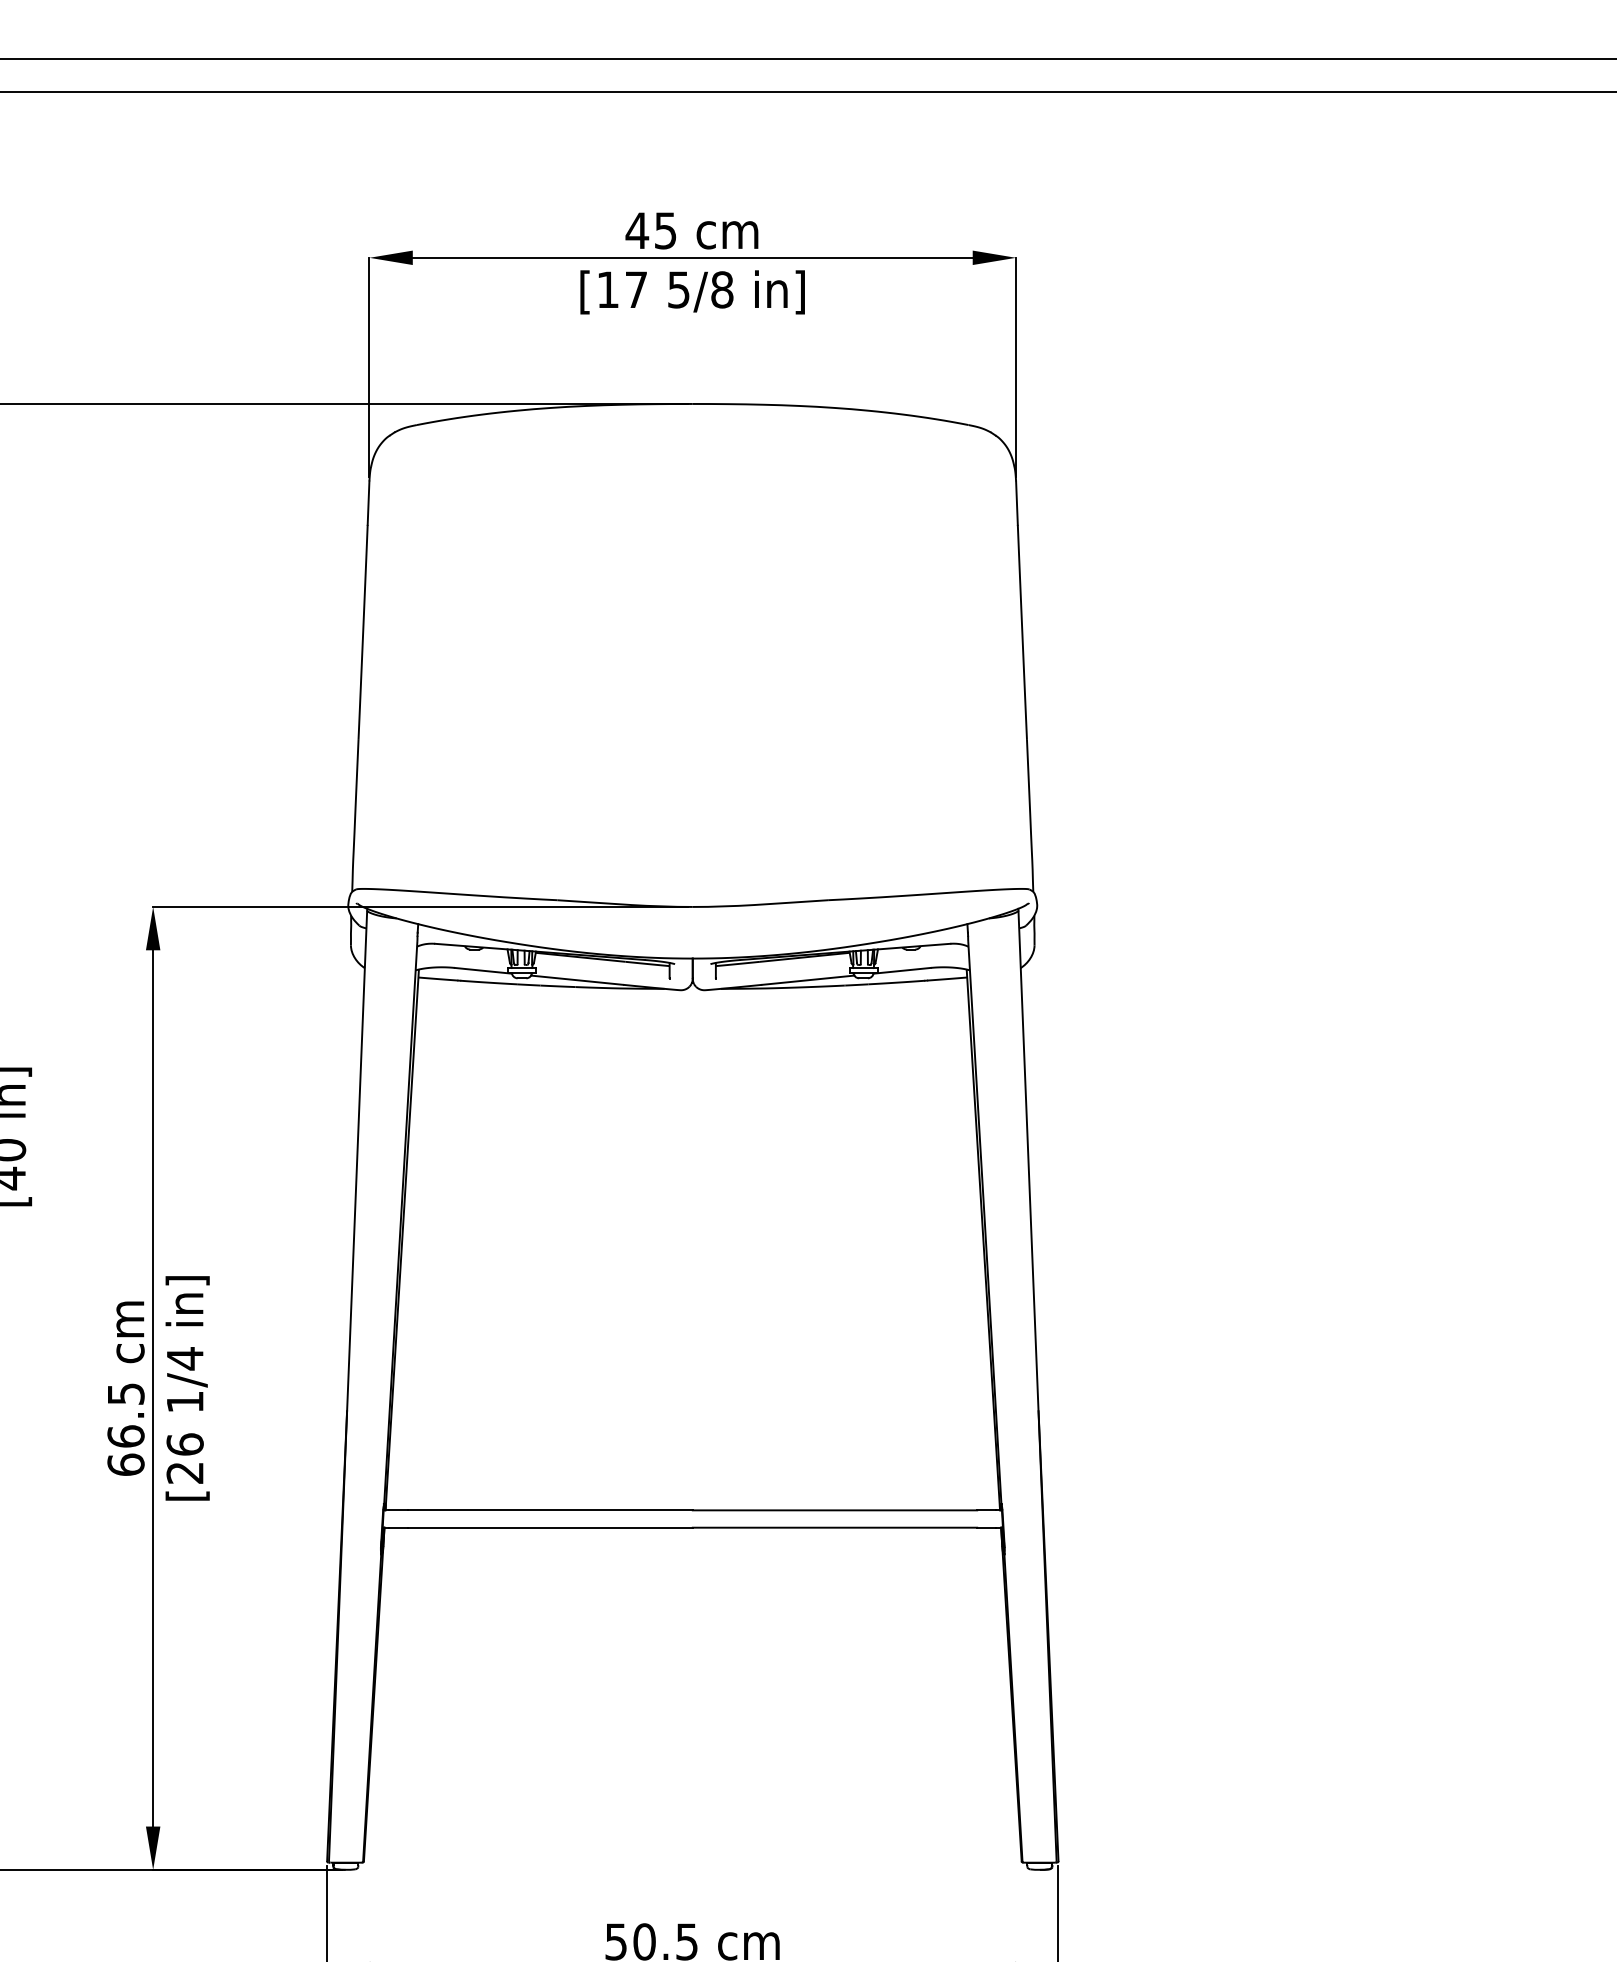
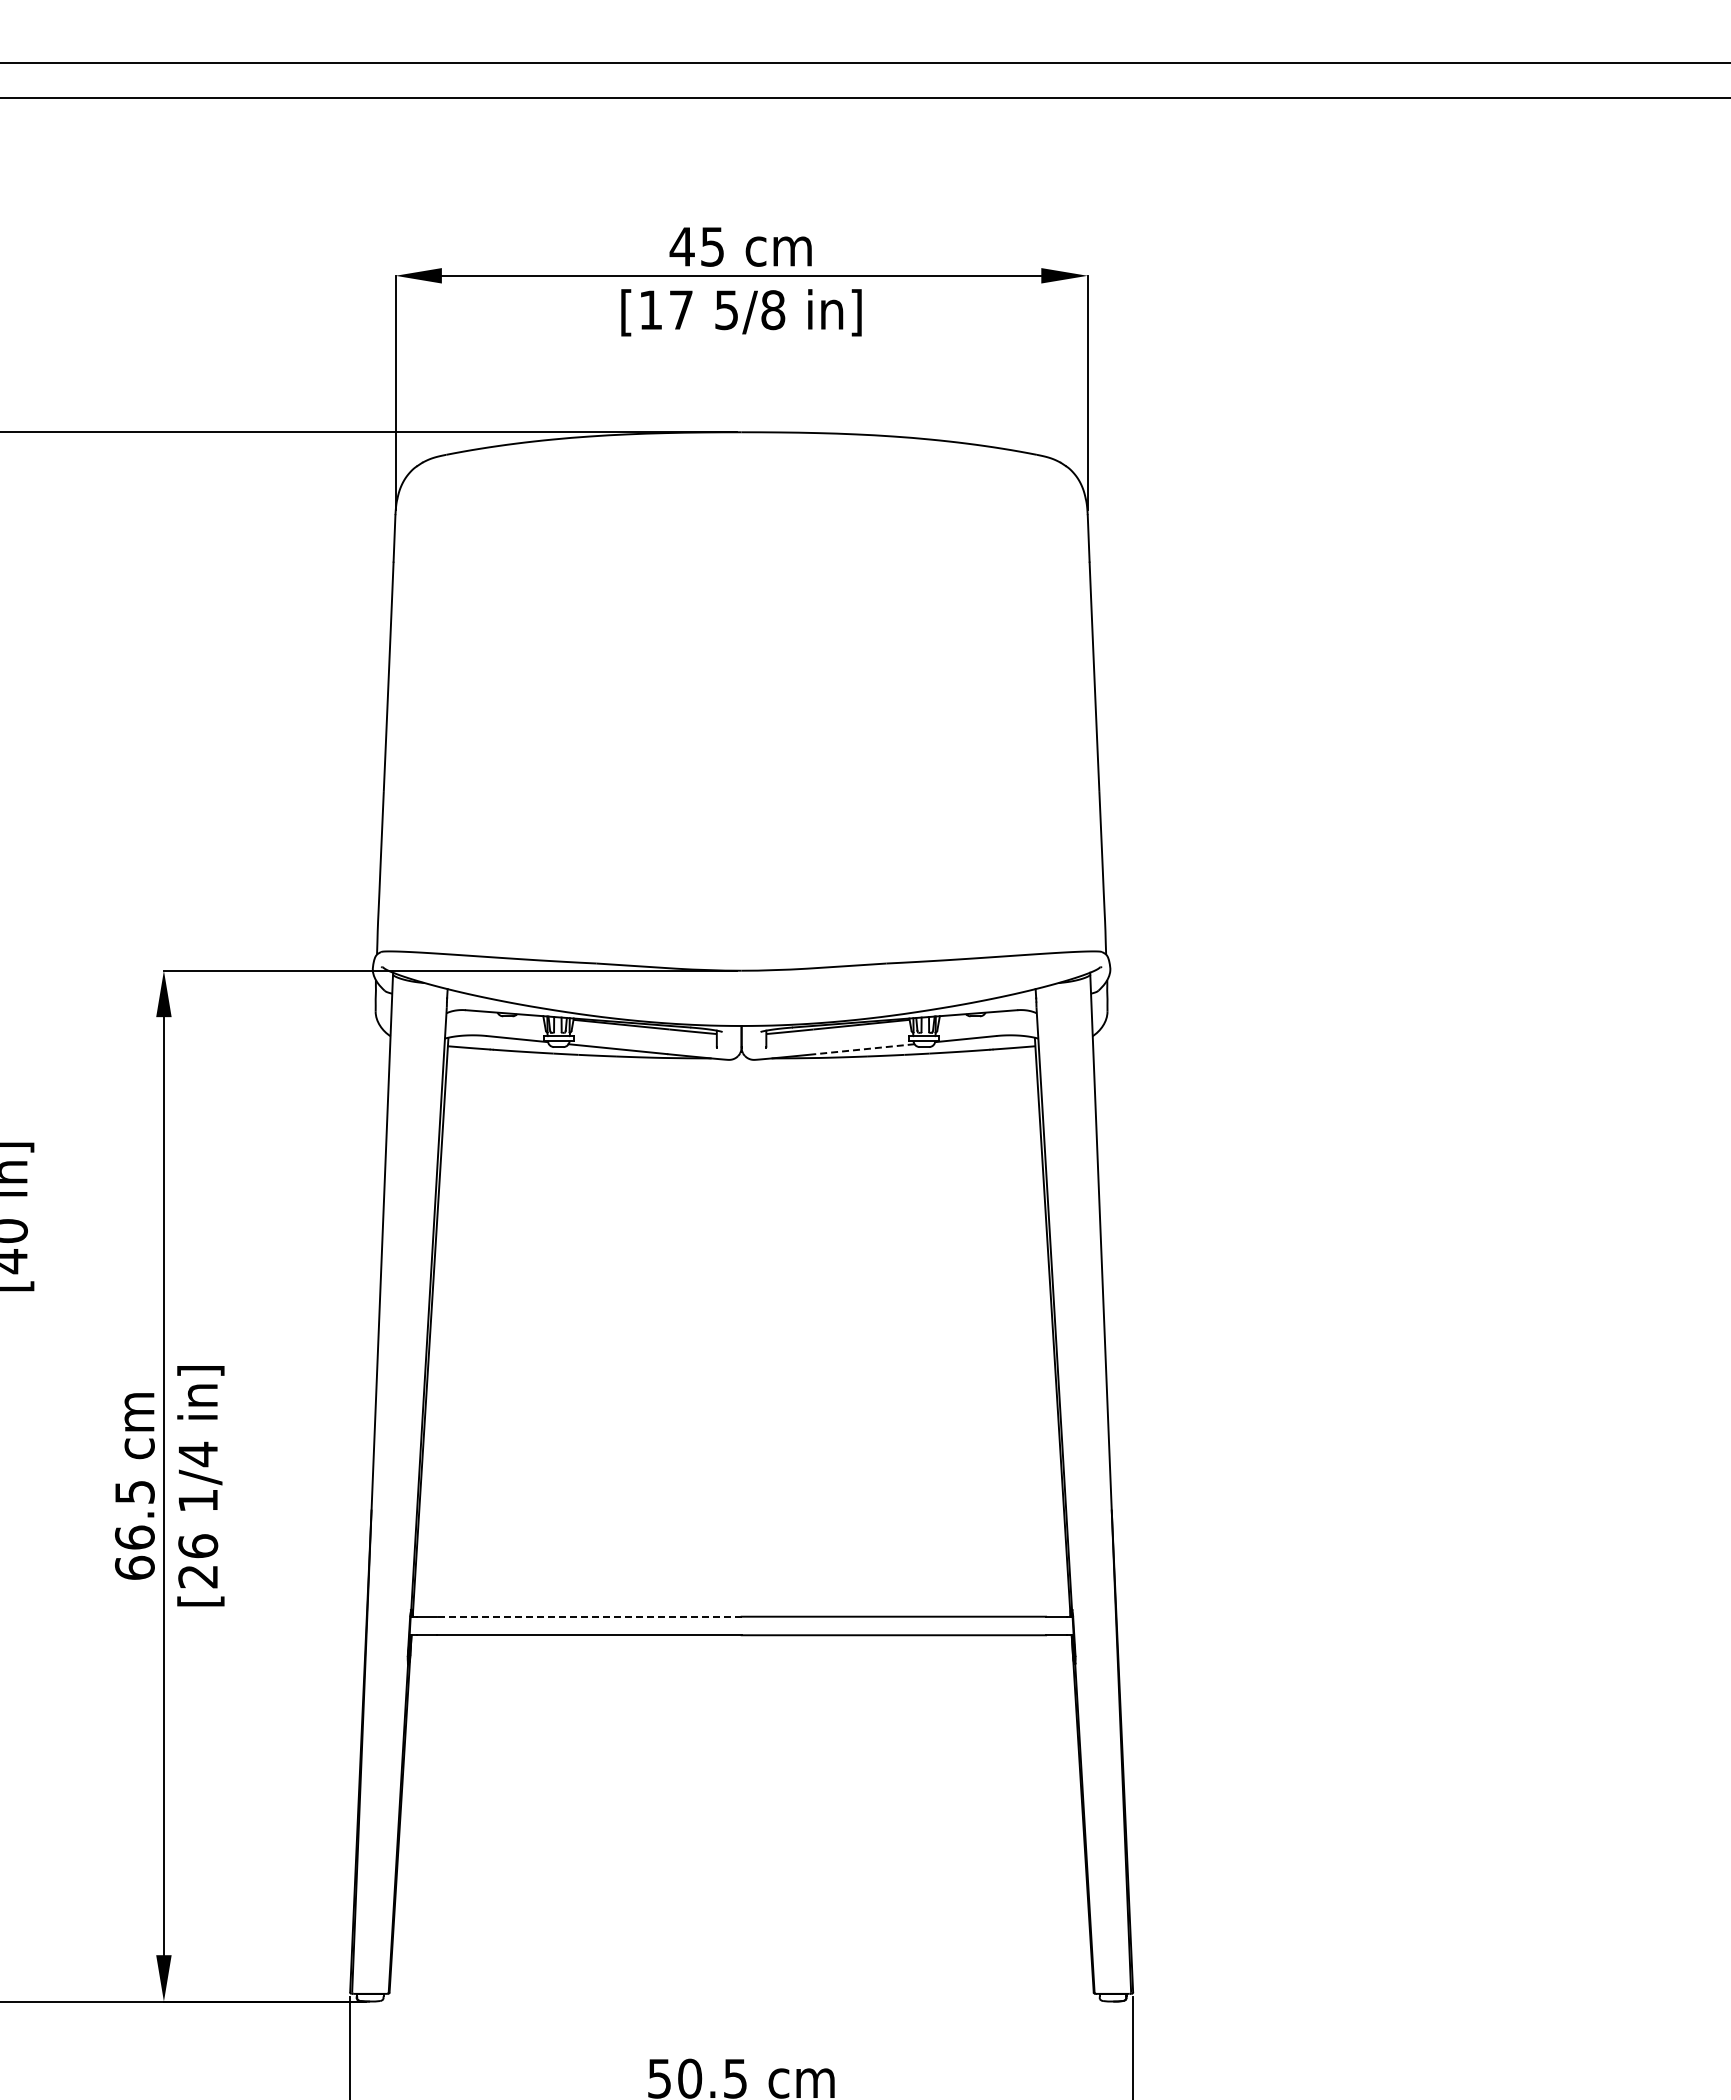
line: (808, 980) -> (865, 1049), solid -> dashed
line: (549, 1510) -> (588, 1616), solid -> dashed

